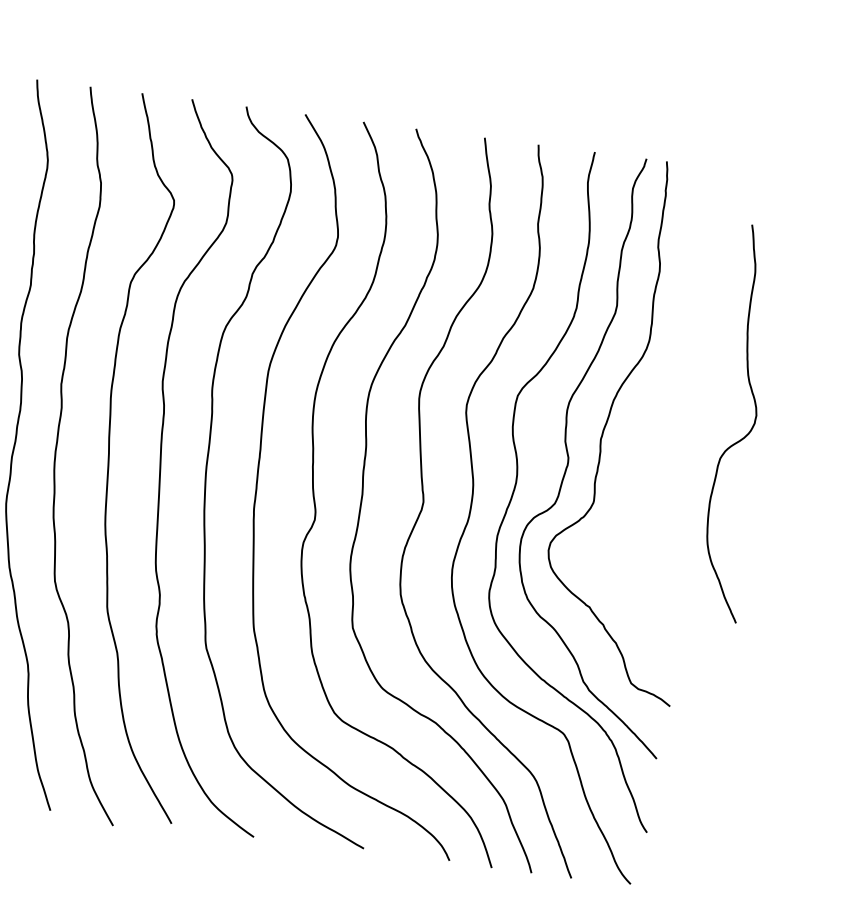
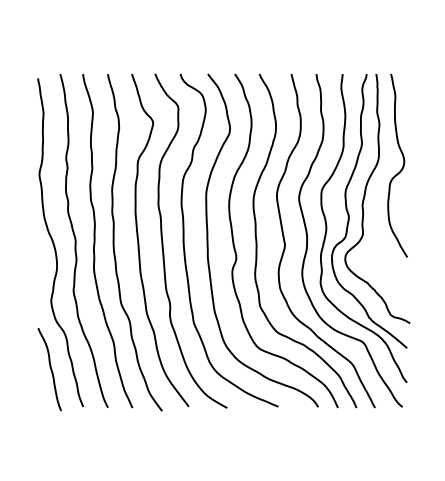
curve: (751, 424) -> (402, 165), moved

